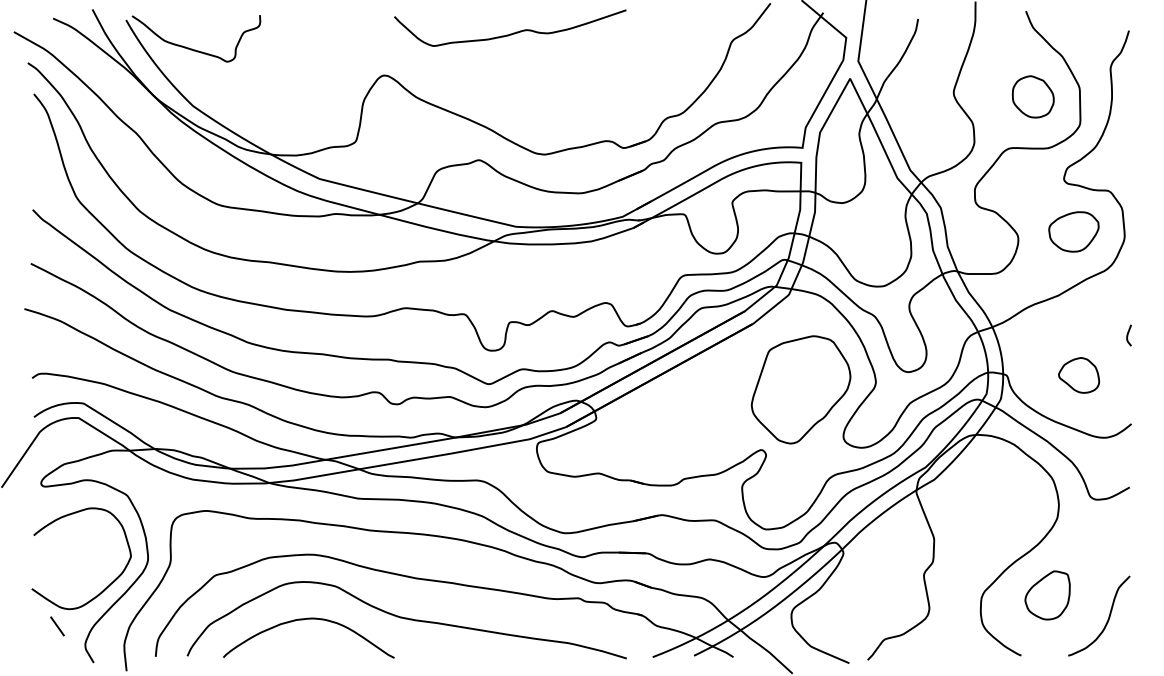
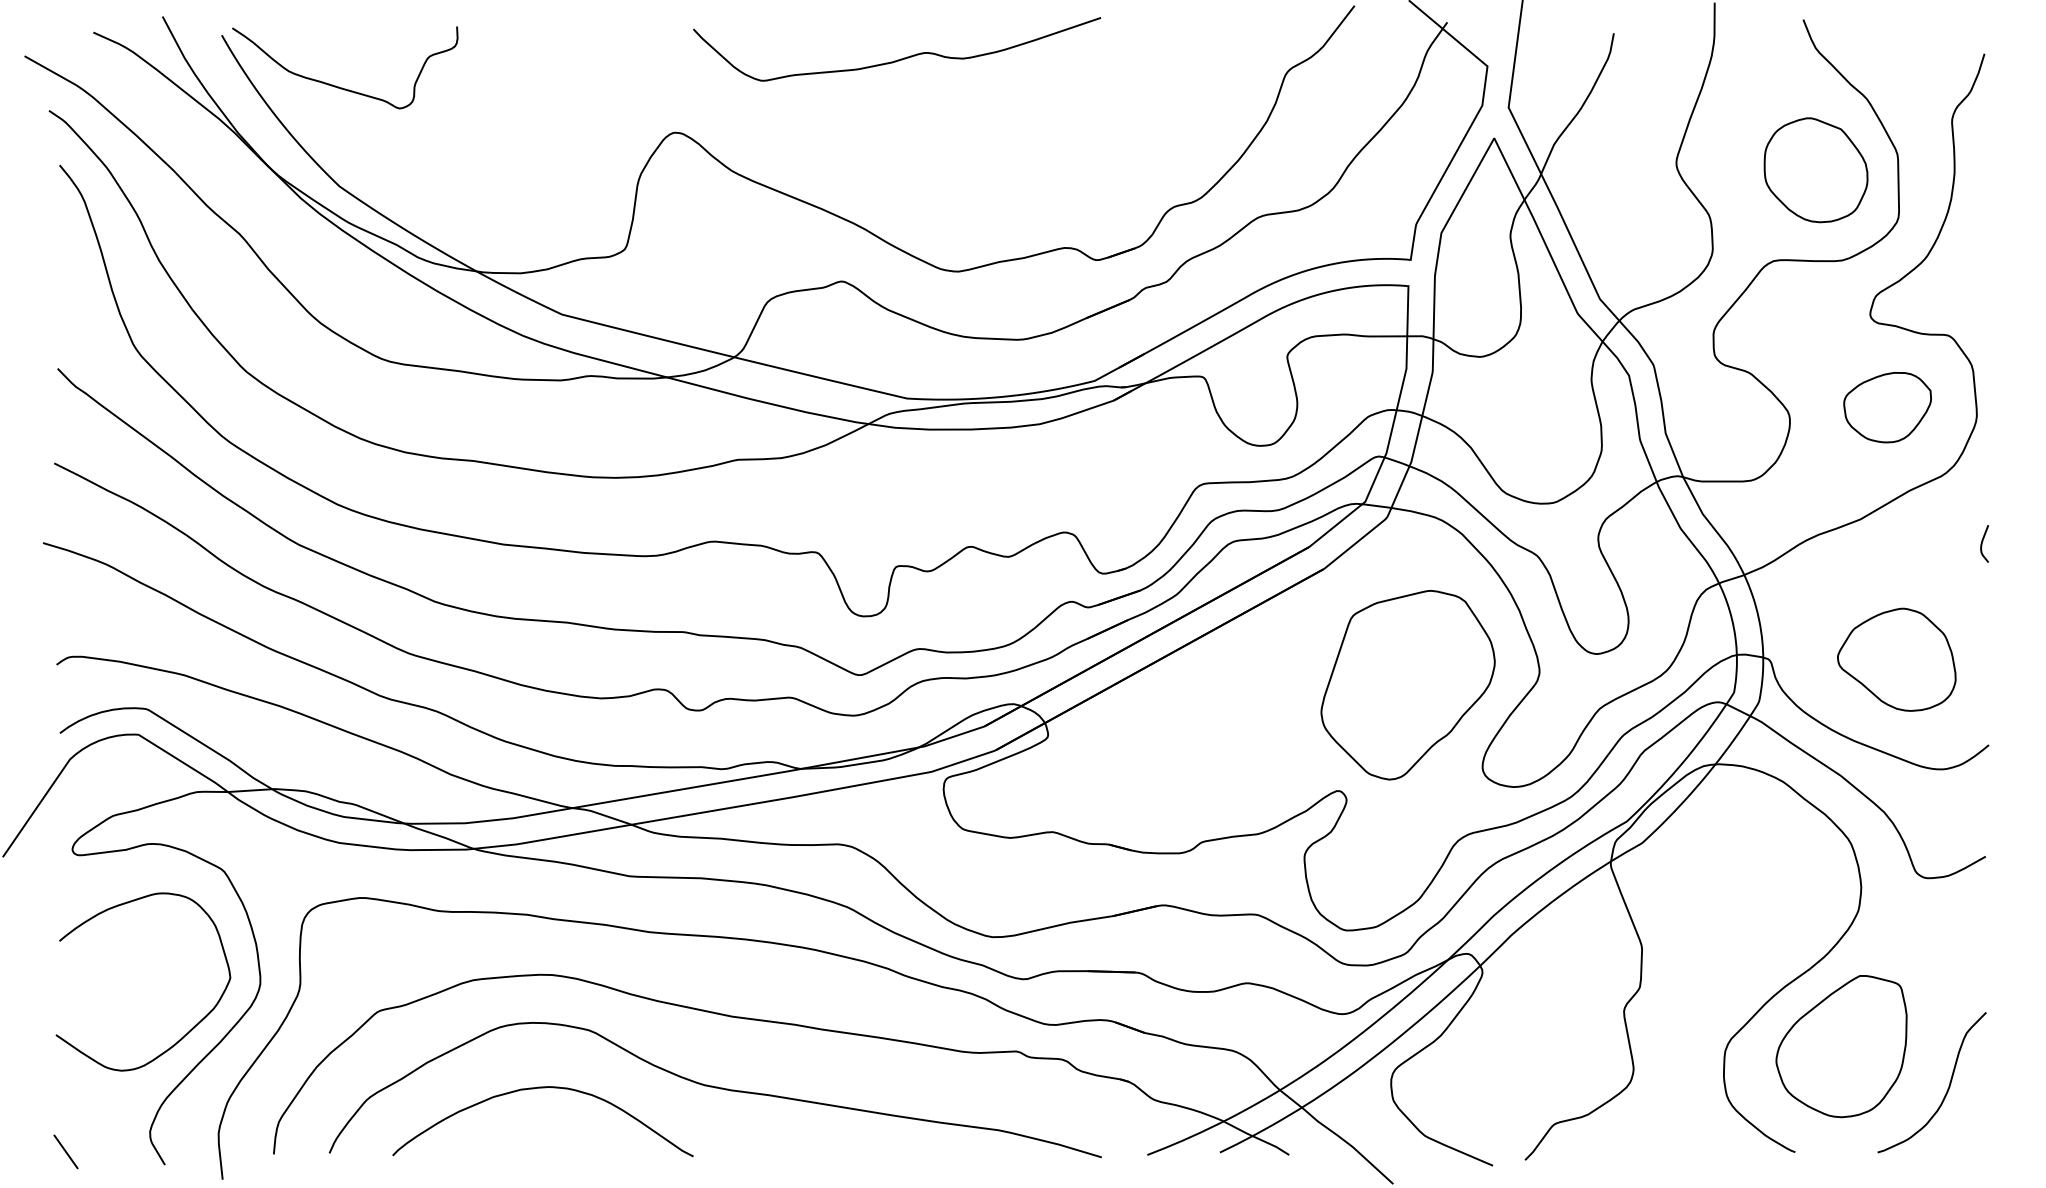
part: (1033, 96) -> (1816, 169), size x1.43
curve: (1128, 335) -> (1983, 543), moved
part: (1078, 375) -> (1895, 659), size x1.67
part: (1047, 595) -> (1841, 1046), size x1.67
line: (57, 626) -> (65, 1152), moved

